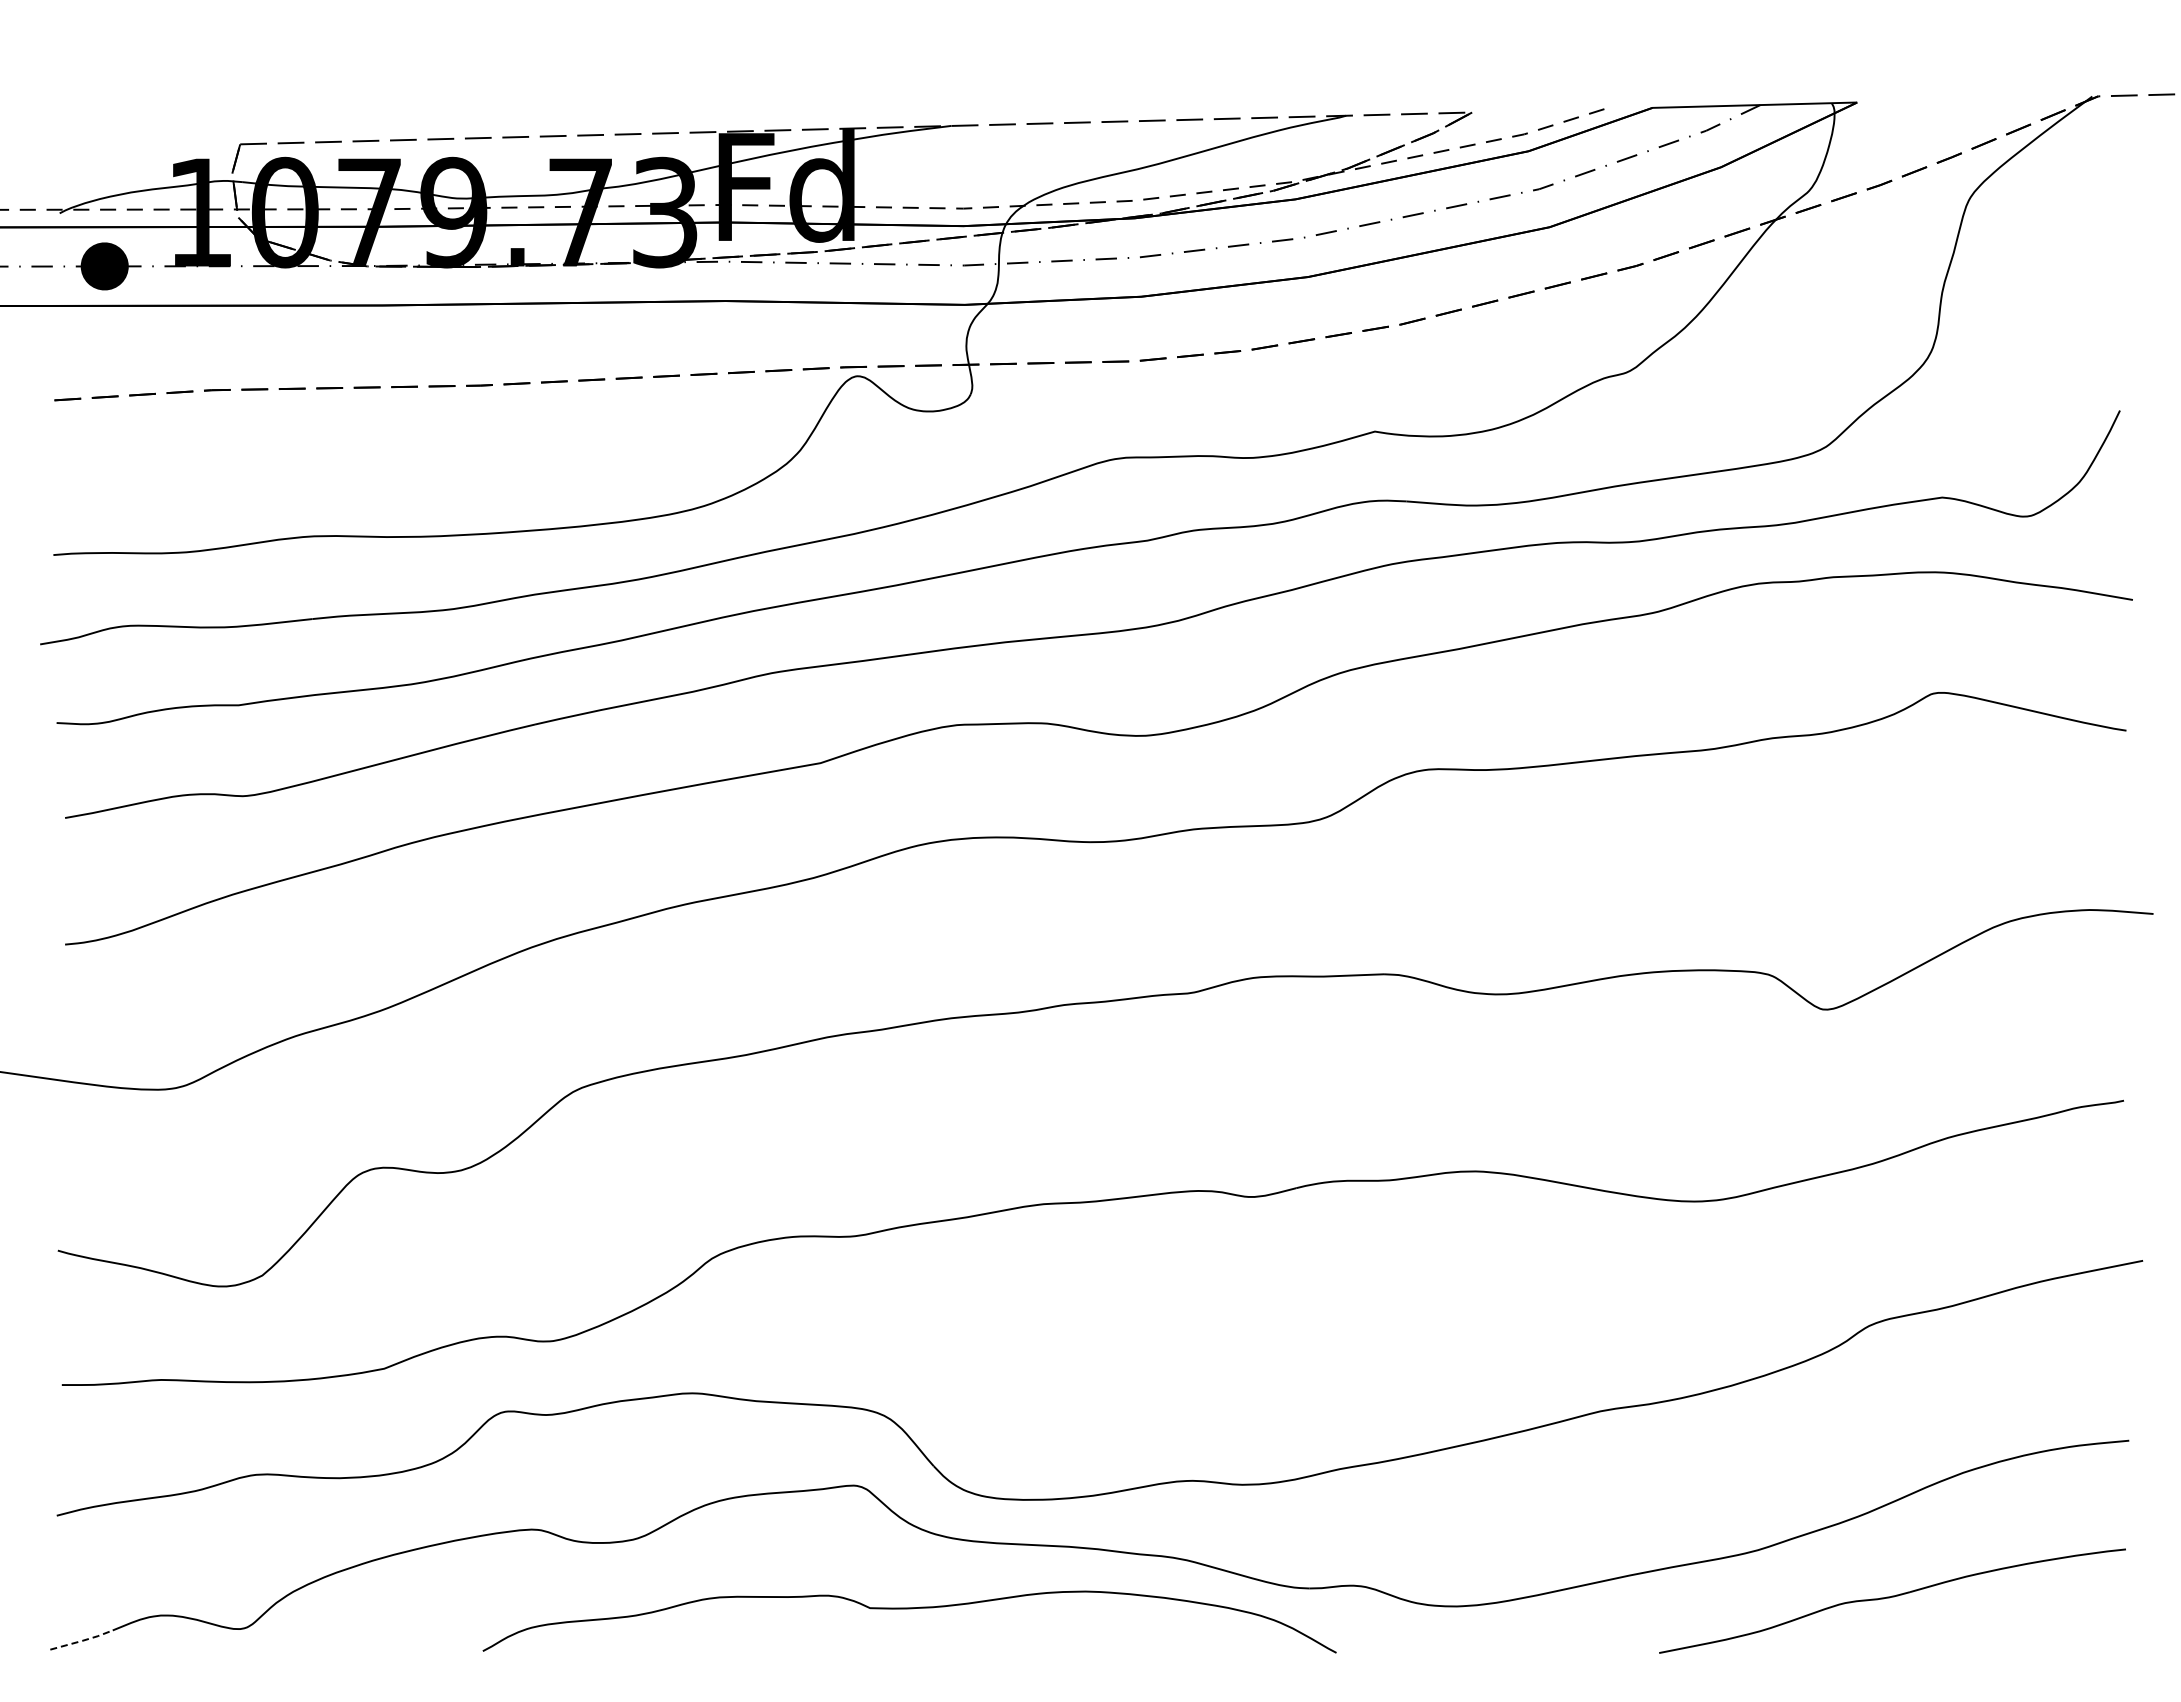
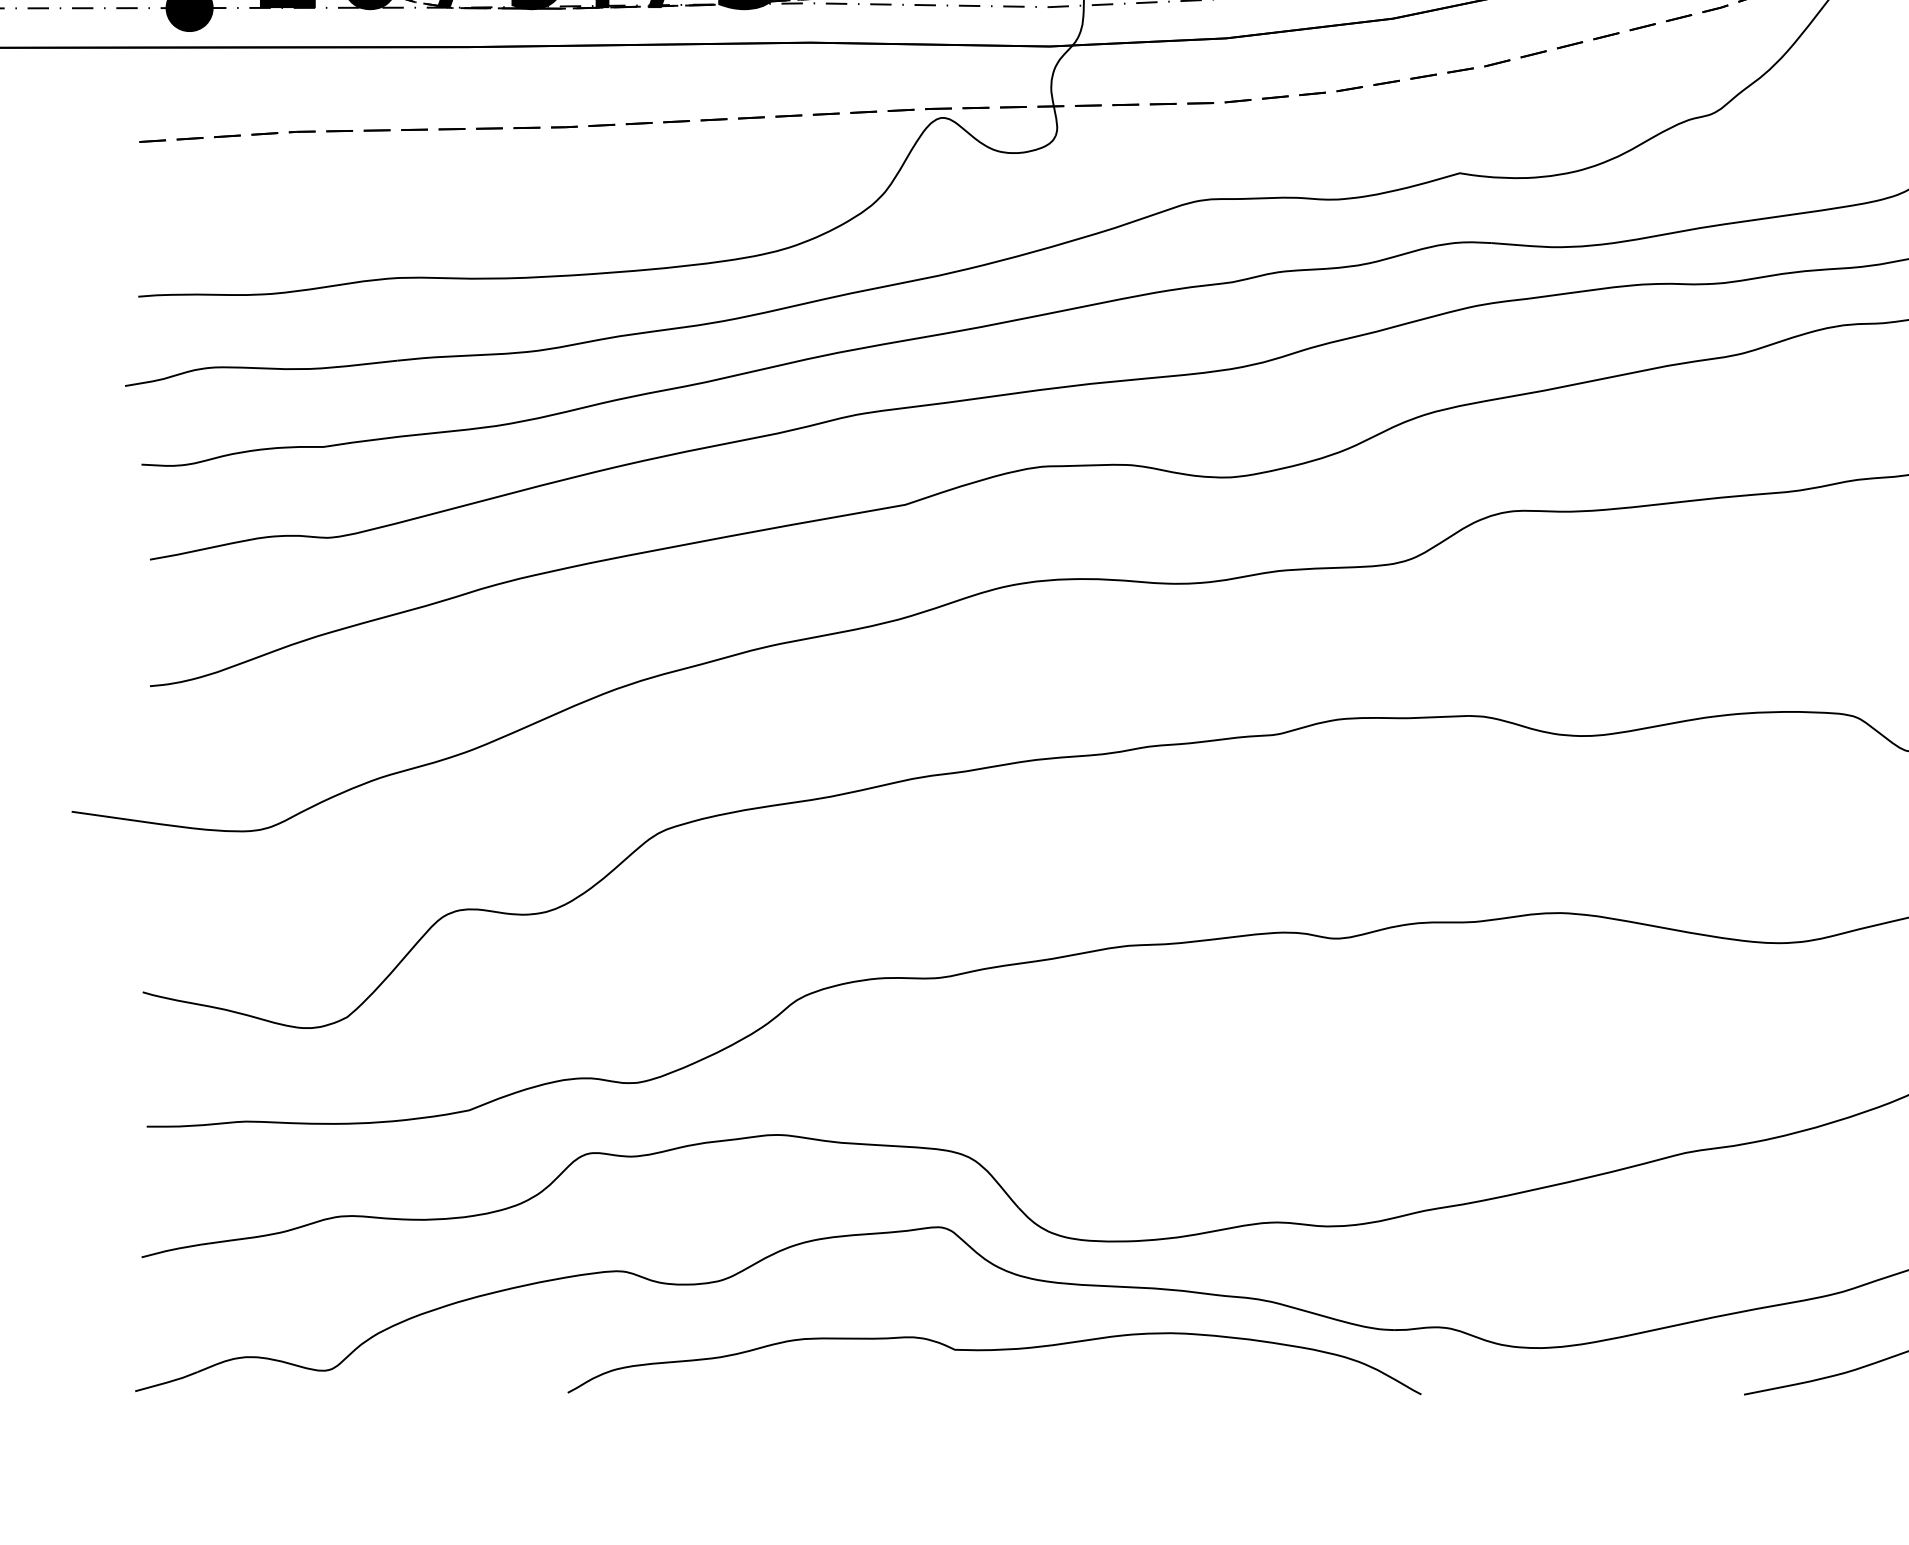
line: (82, 1640) -> (167, 1382), dashed -> solid

